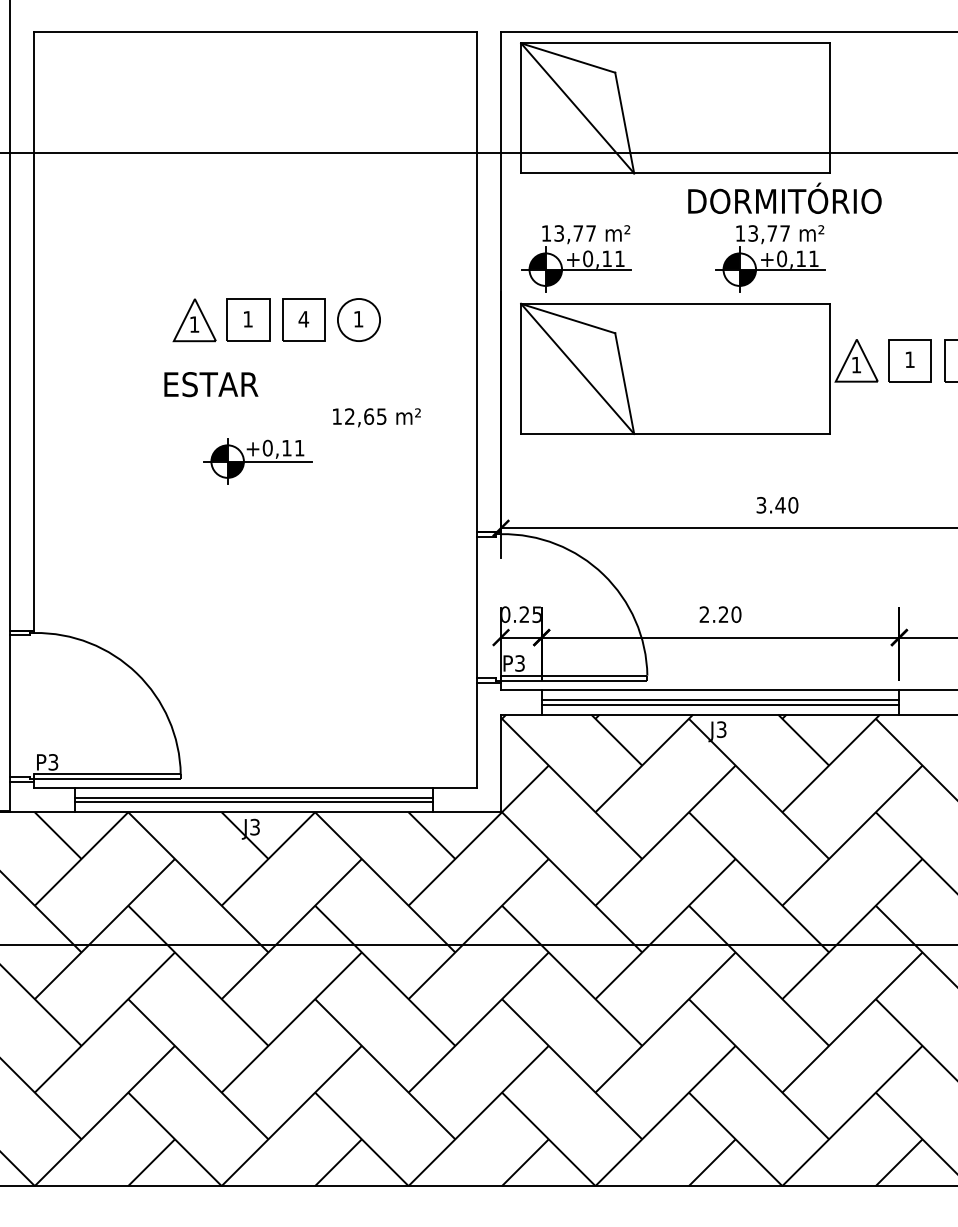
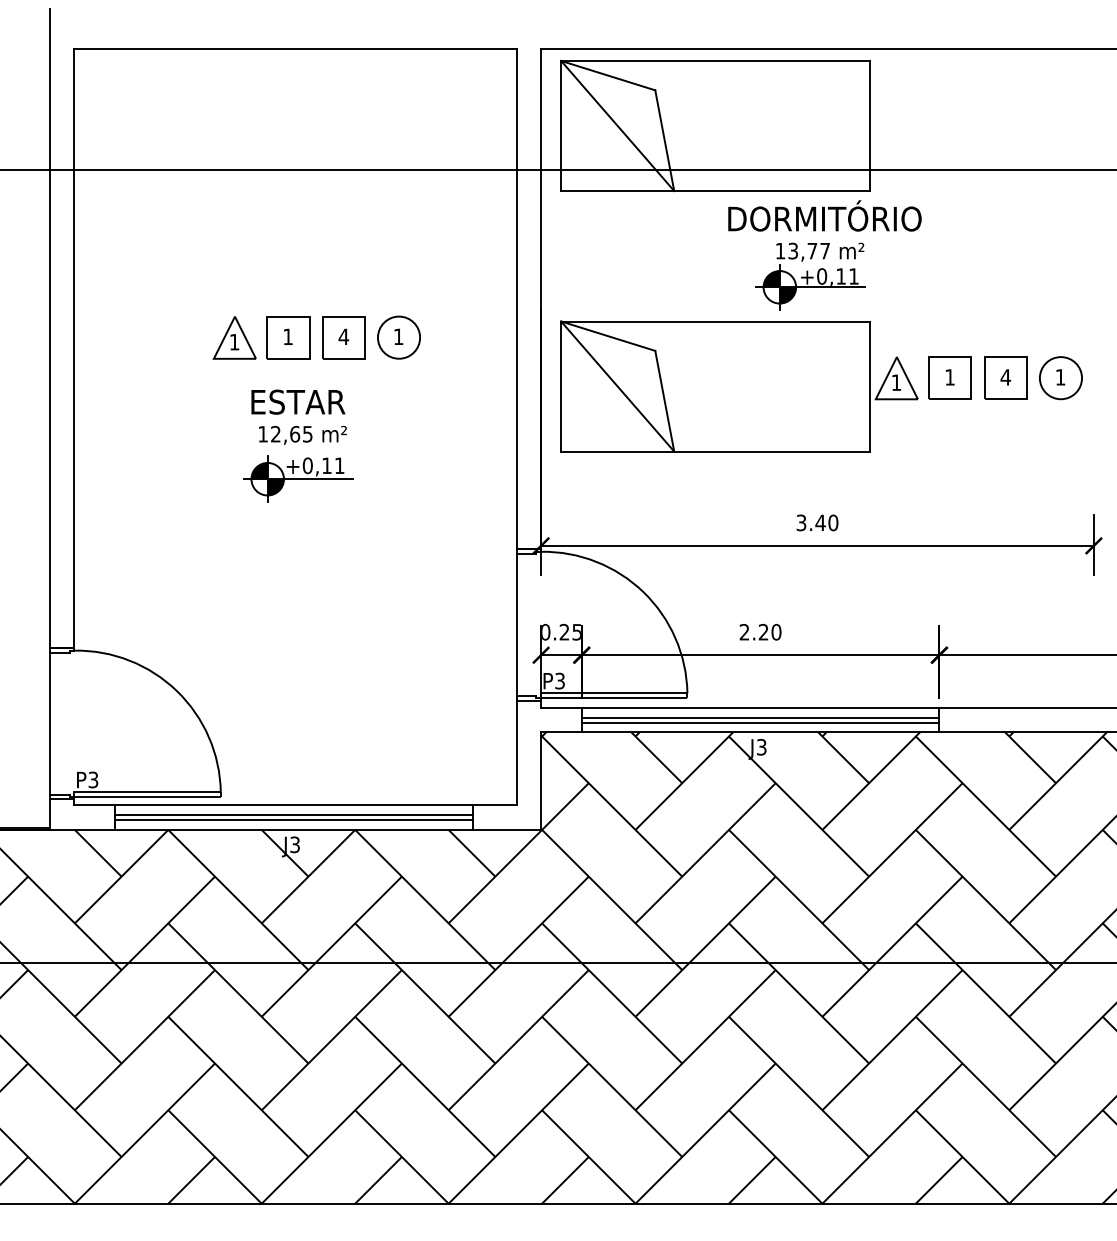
part: (576, 258) -> (616, 276), removed
text: (211, 383) -> (298, 401), moved
text: (376, 416) -> (302, 434), moved

